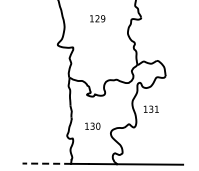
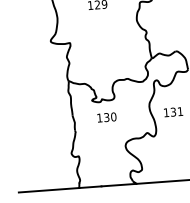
text: (92, 125) -> (106, 116), moved
line: (46, 163) -> (48, 190), dashed -> solid

